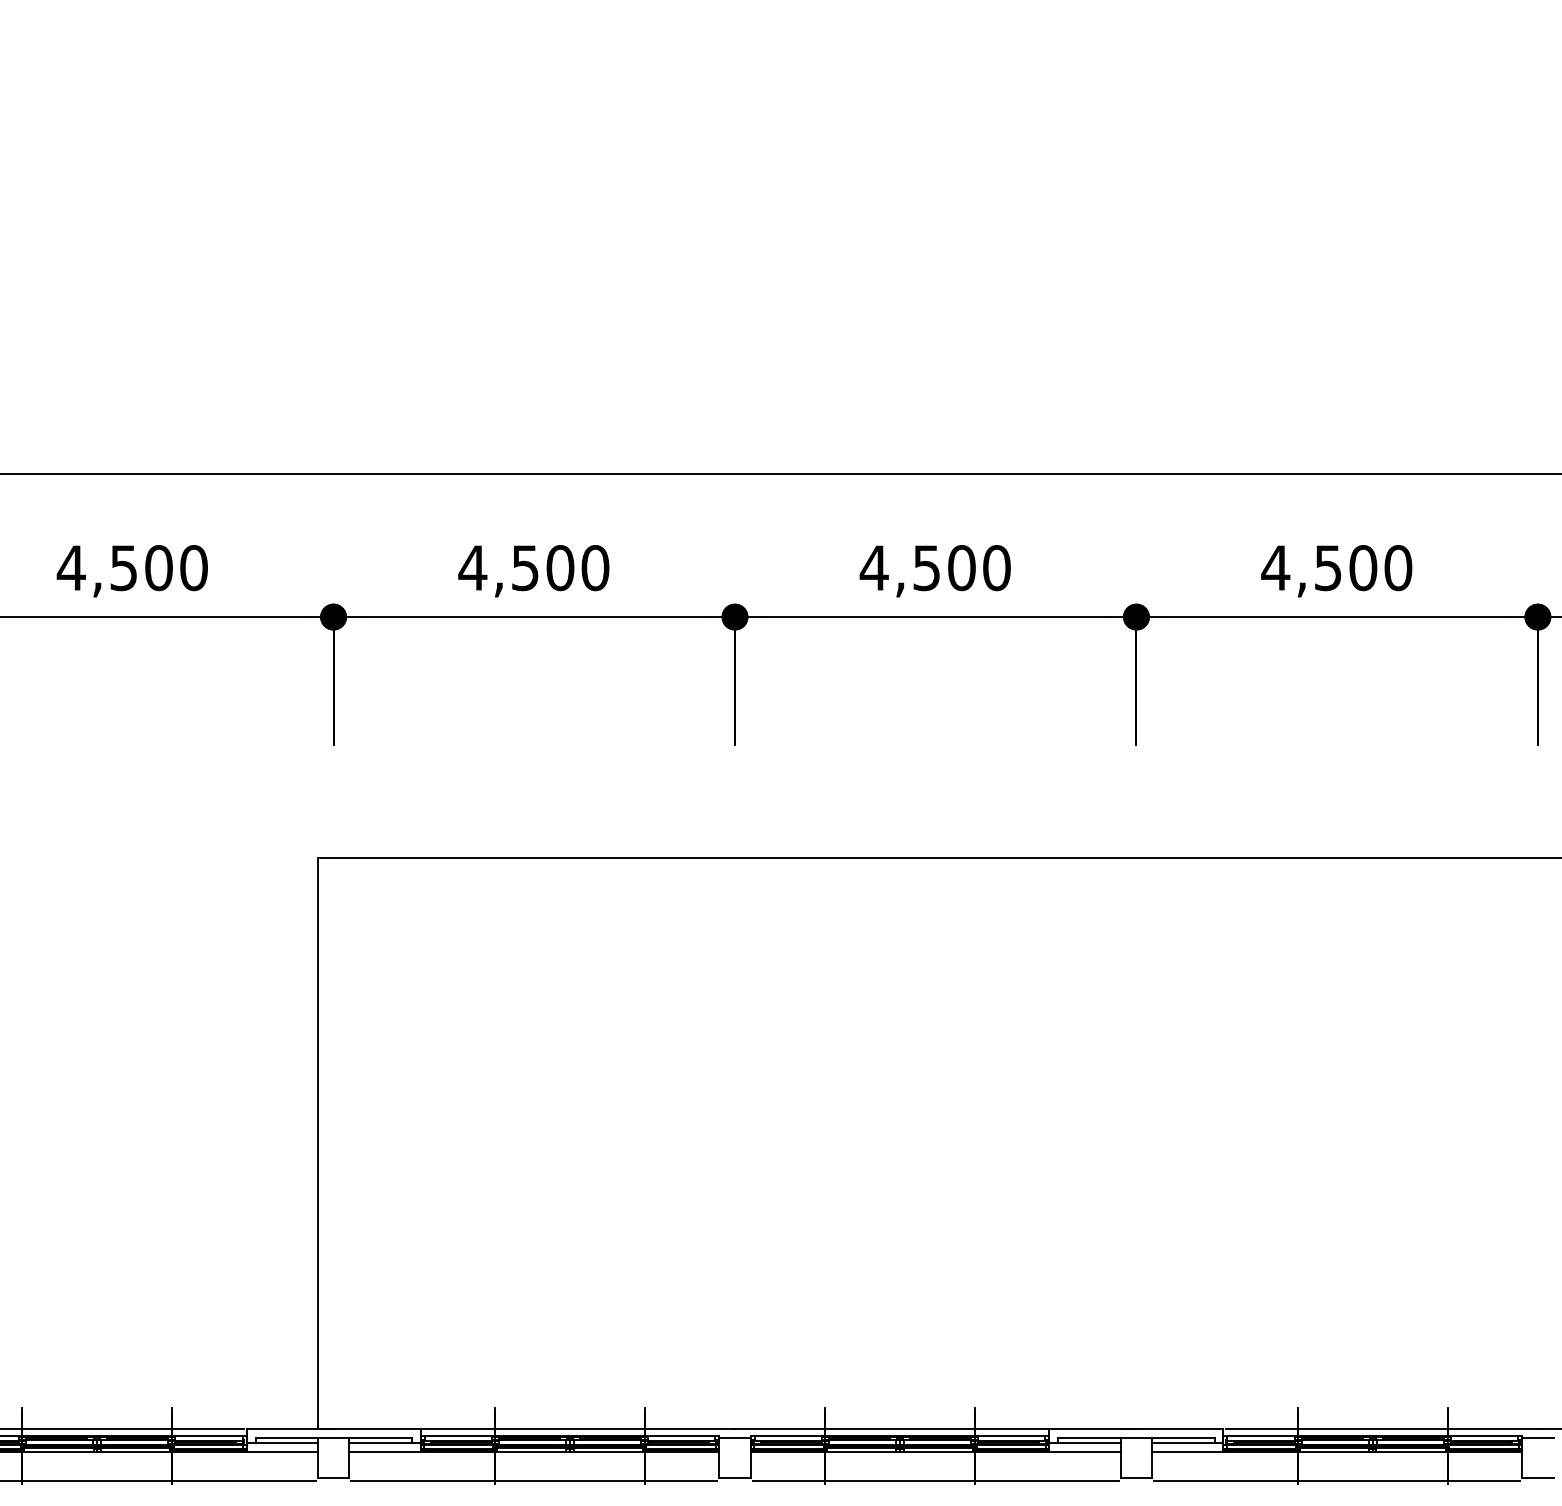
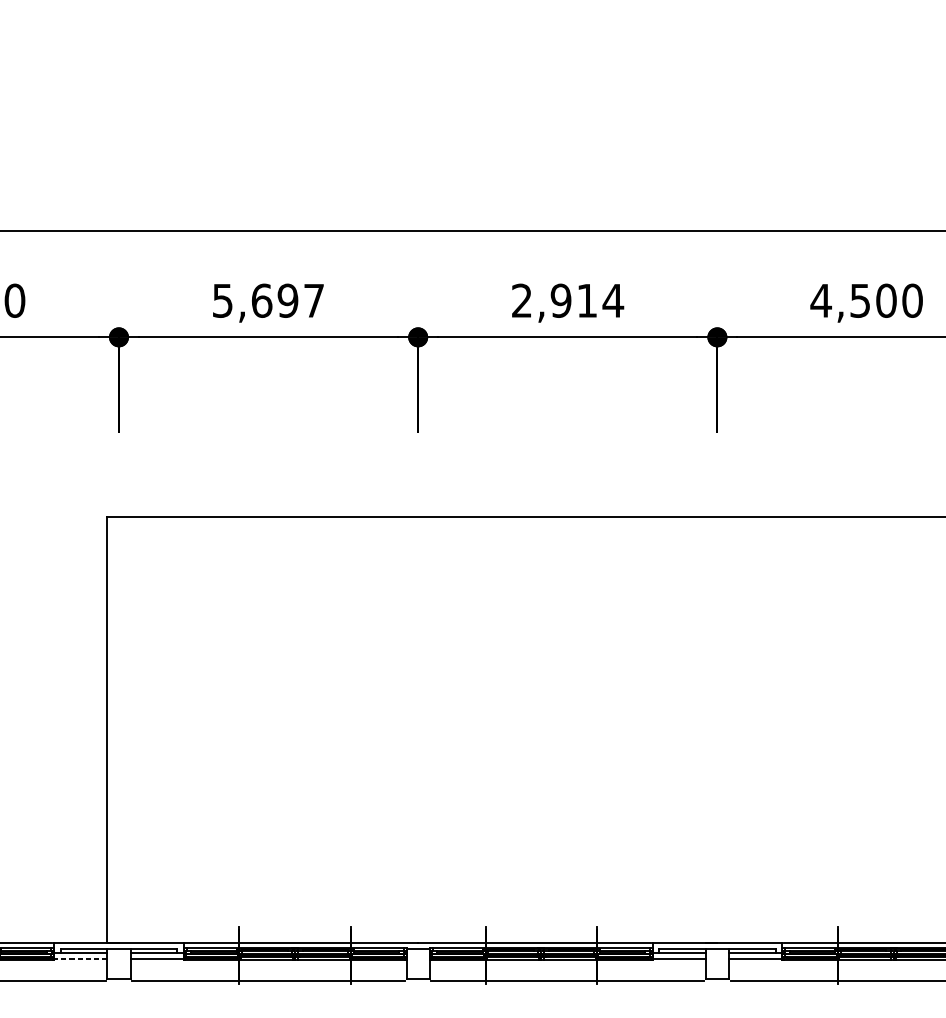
text: (533, 568) -> (267, 301), 4,500 -> 5,697
text: (935, 568) -> (567, 301), 4,500 -> 2,914
line: (282, 1451) -> (80, 959), solid -> dashed

